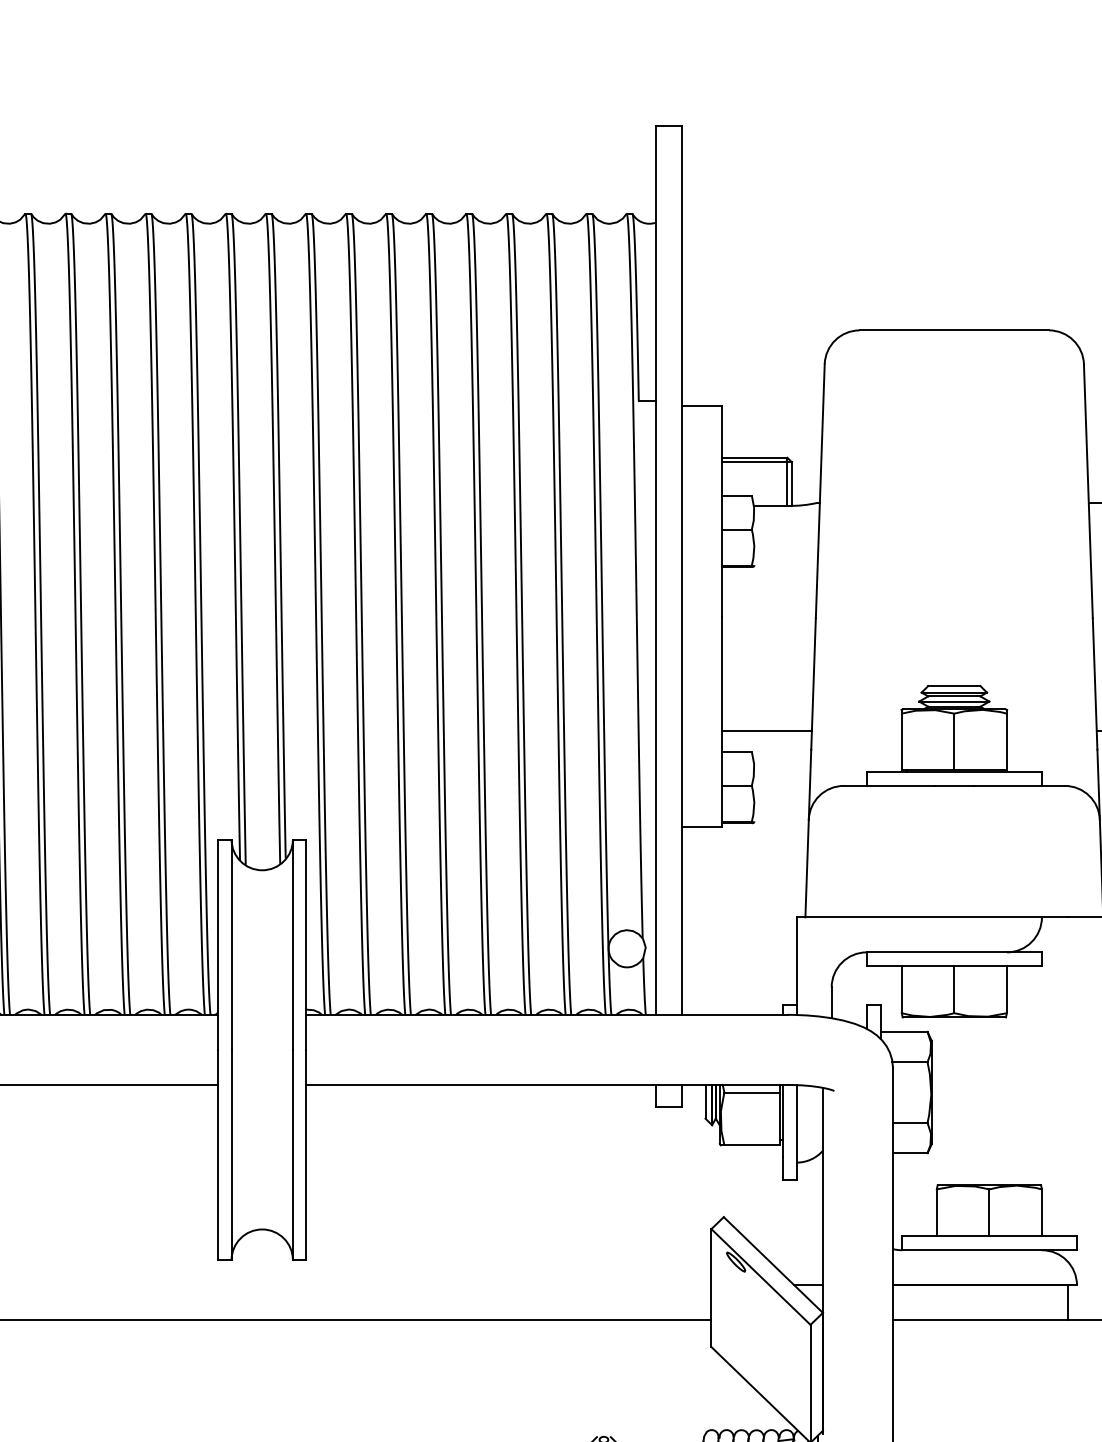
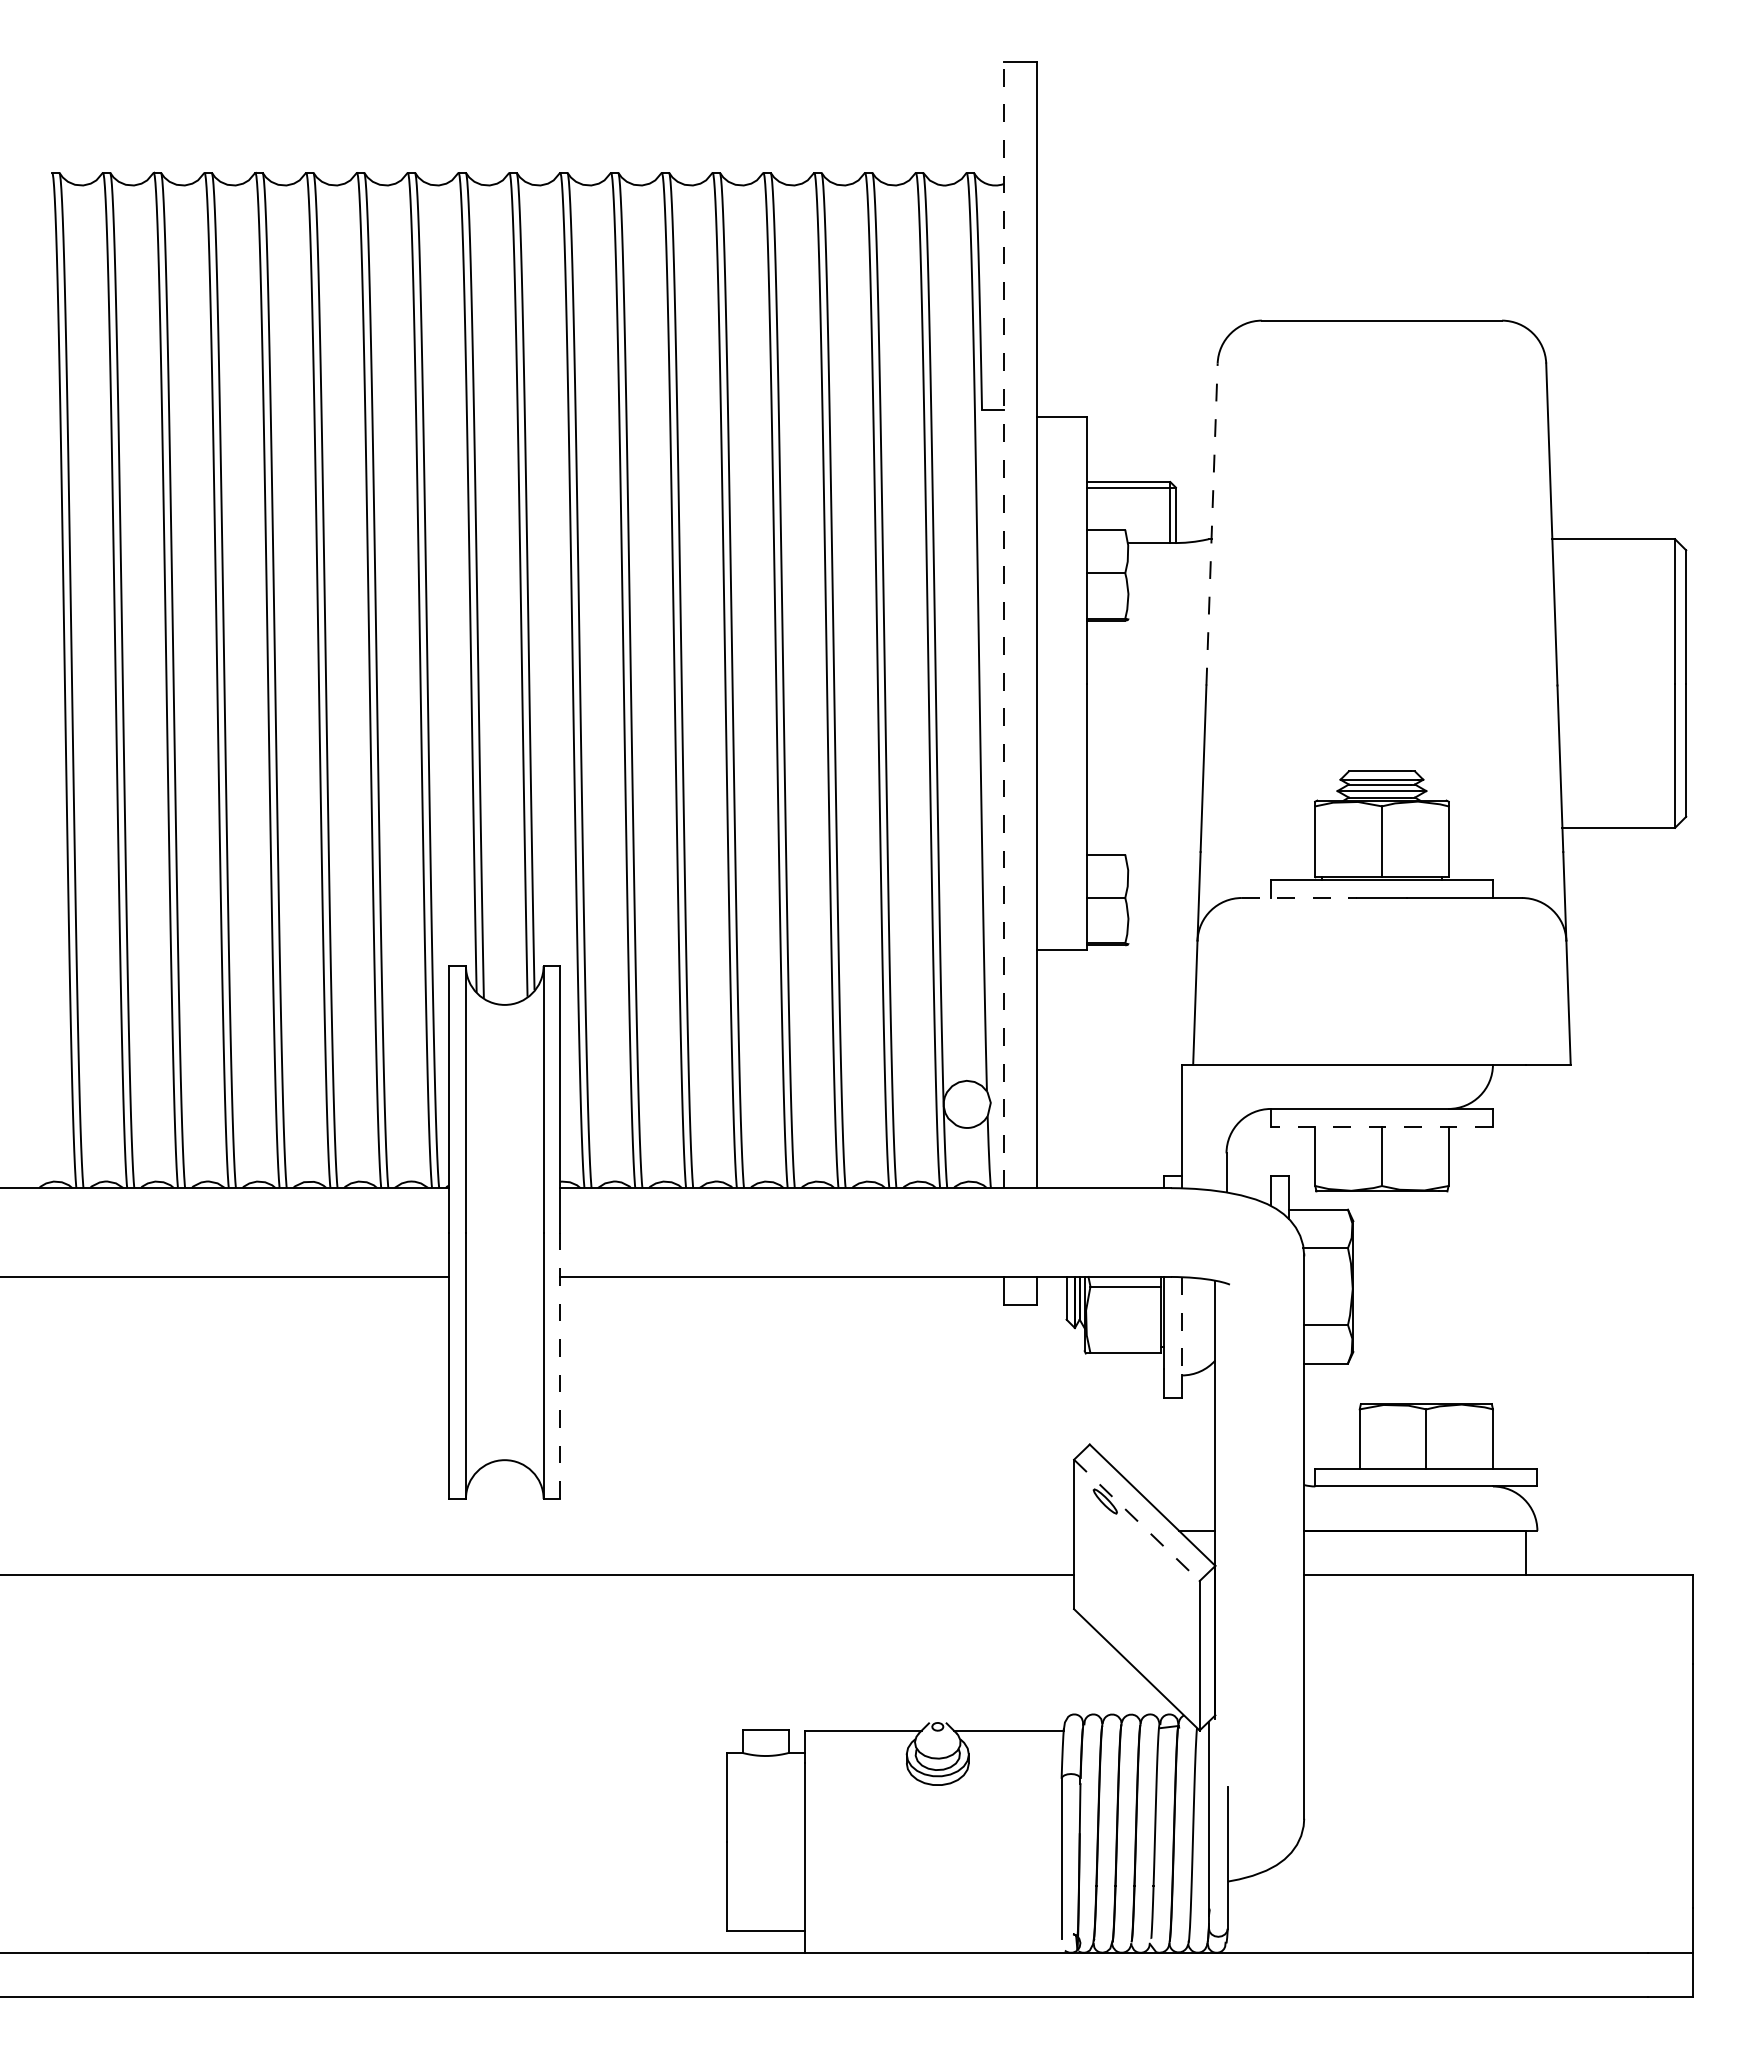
line: (820, 491) -> (1212, 524), solid -> dashed
line: (655, 570) -> (1003, 624), solid -> dashed
line: (766, 730) -> (1144, 827), removed
line: (889, 786) -> (1299, 898), solid -> dashed
line: (953, 966) -> (1381, 1126), solid -> dashed
line: (796, 1124) -> (1182, 1326), solid -> dashed
line: (306, 1154) -> (560, 1365), solid -> dashed
line: (761, 1277) -> (1137, 1520), solid -> dashed

